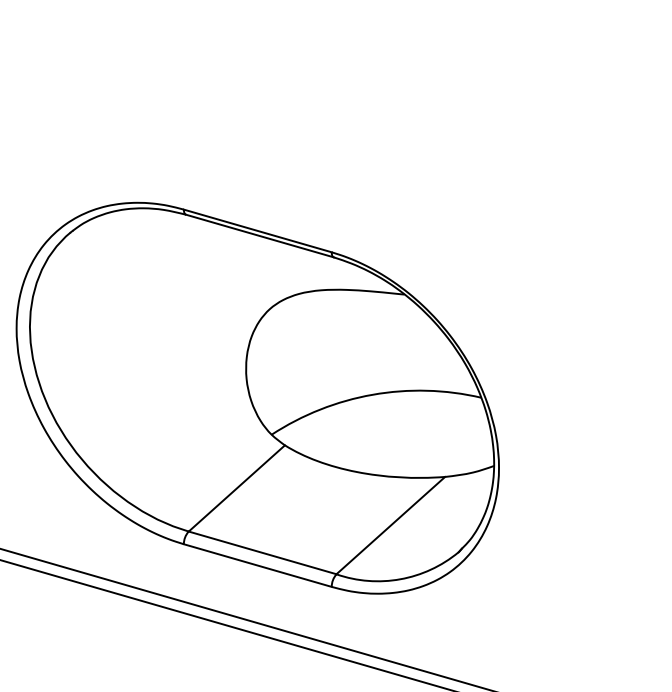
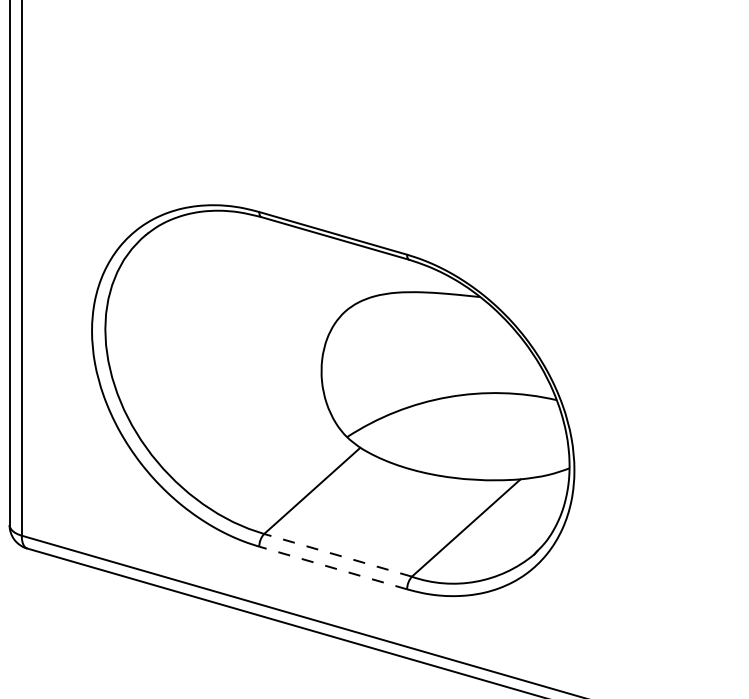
line: (263, 553) -> (338, 555), solid -> dashed
line: (258, 566) -> (333, 568), solid -> dashed

